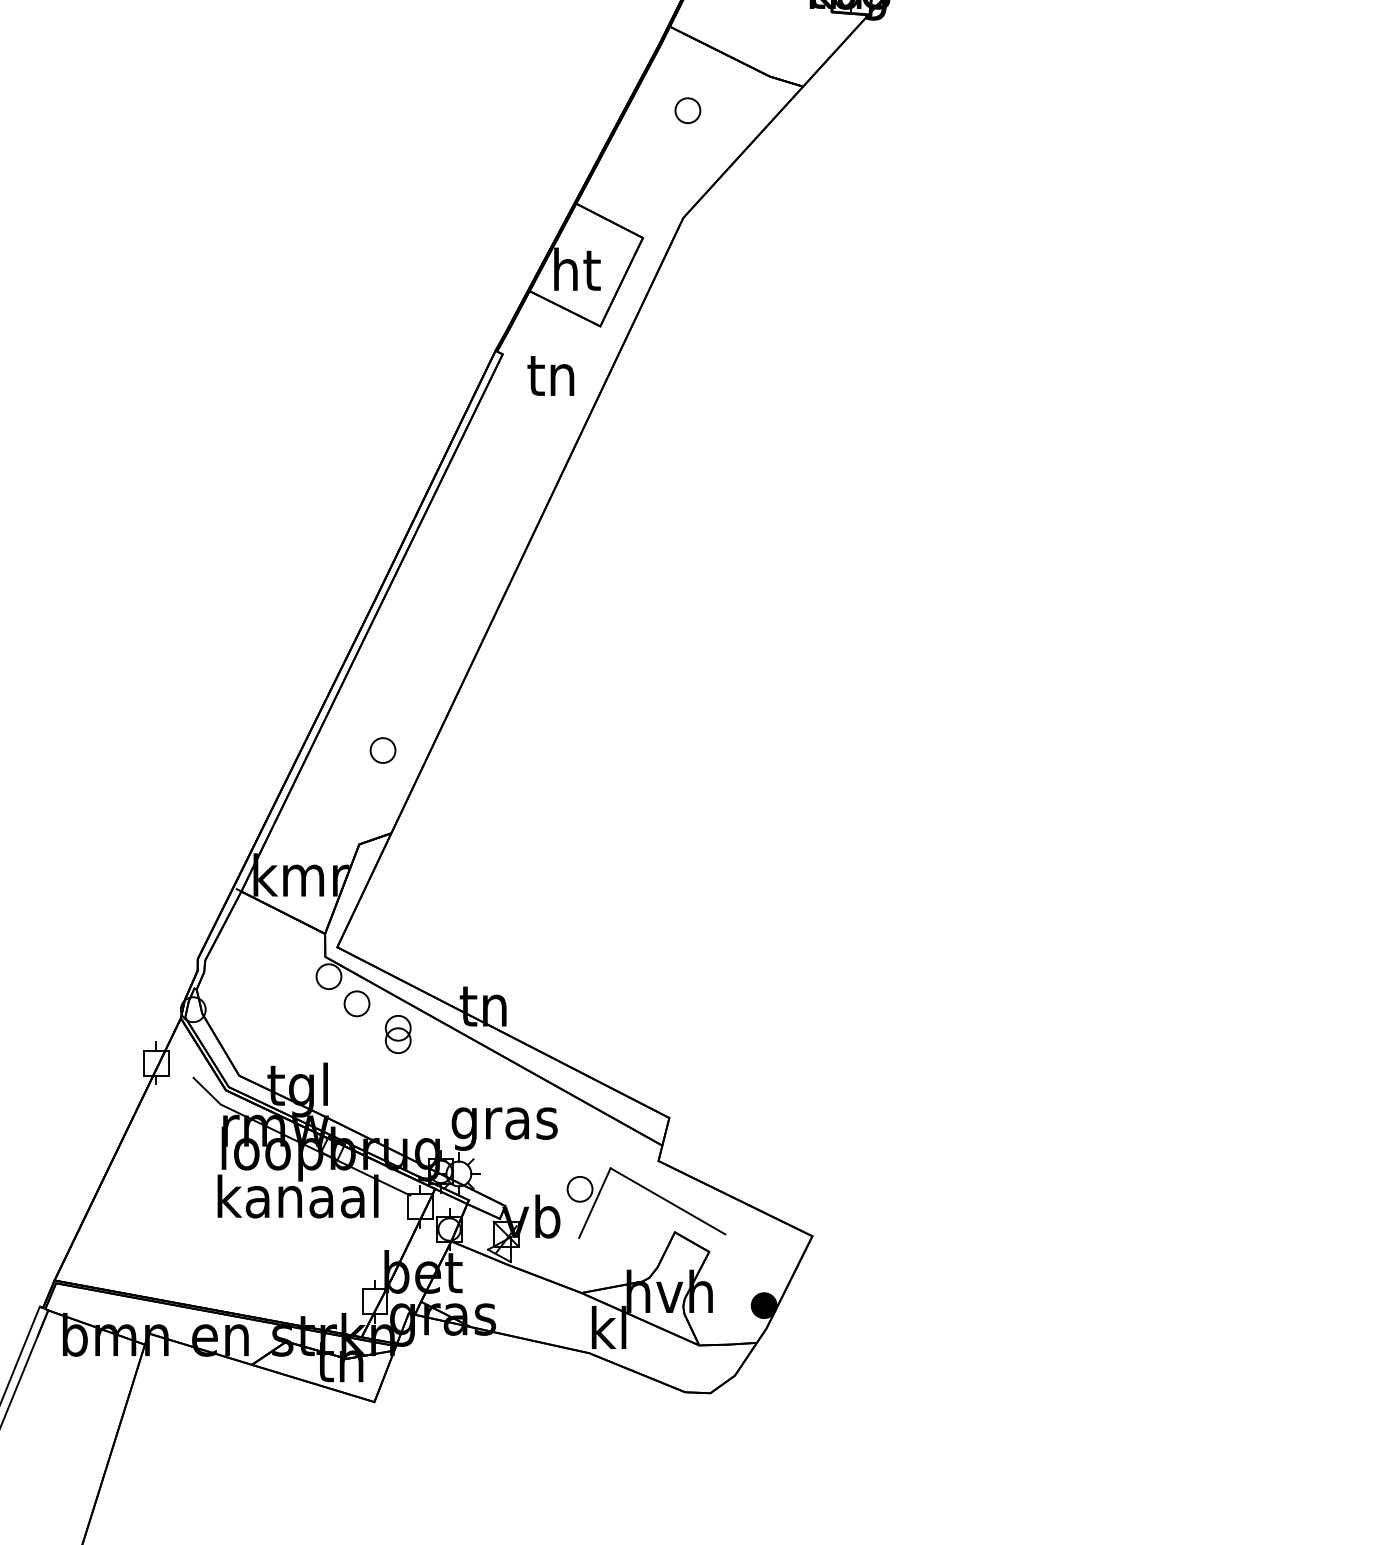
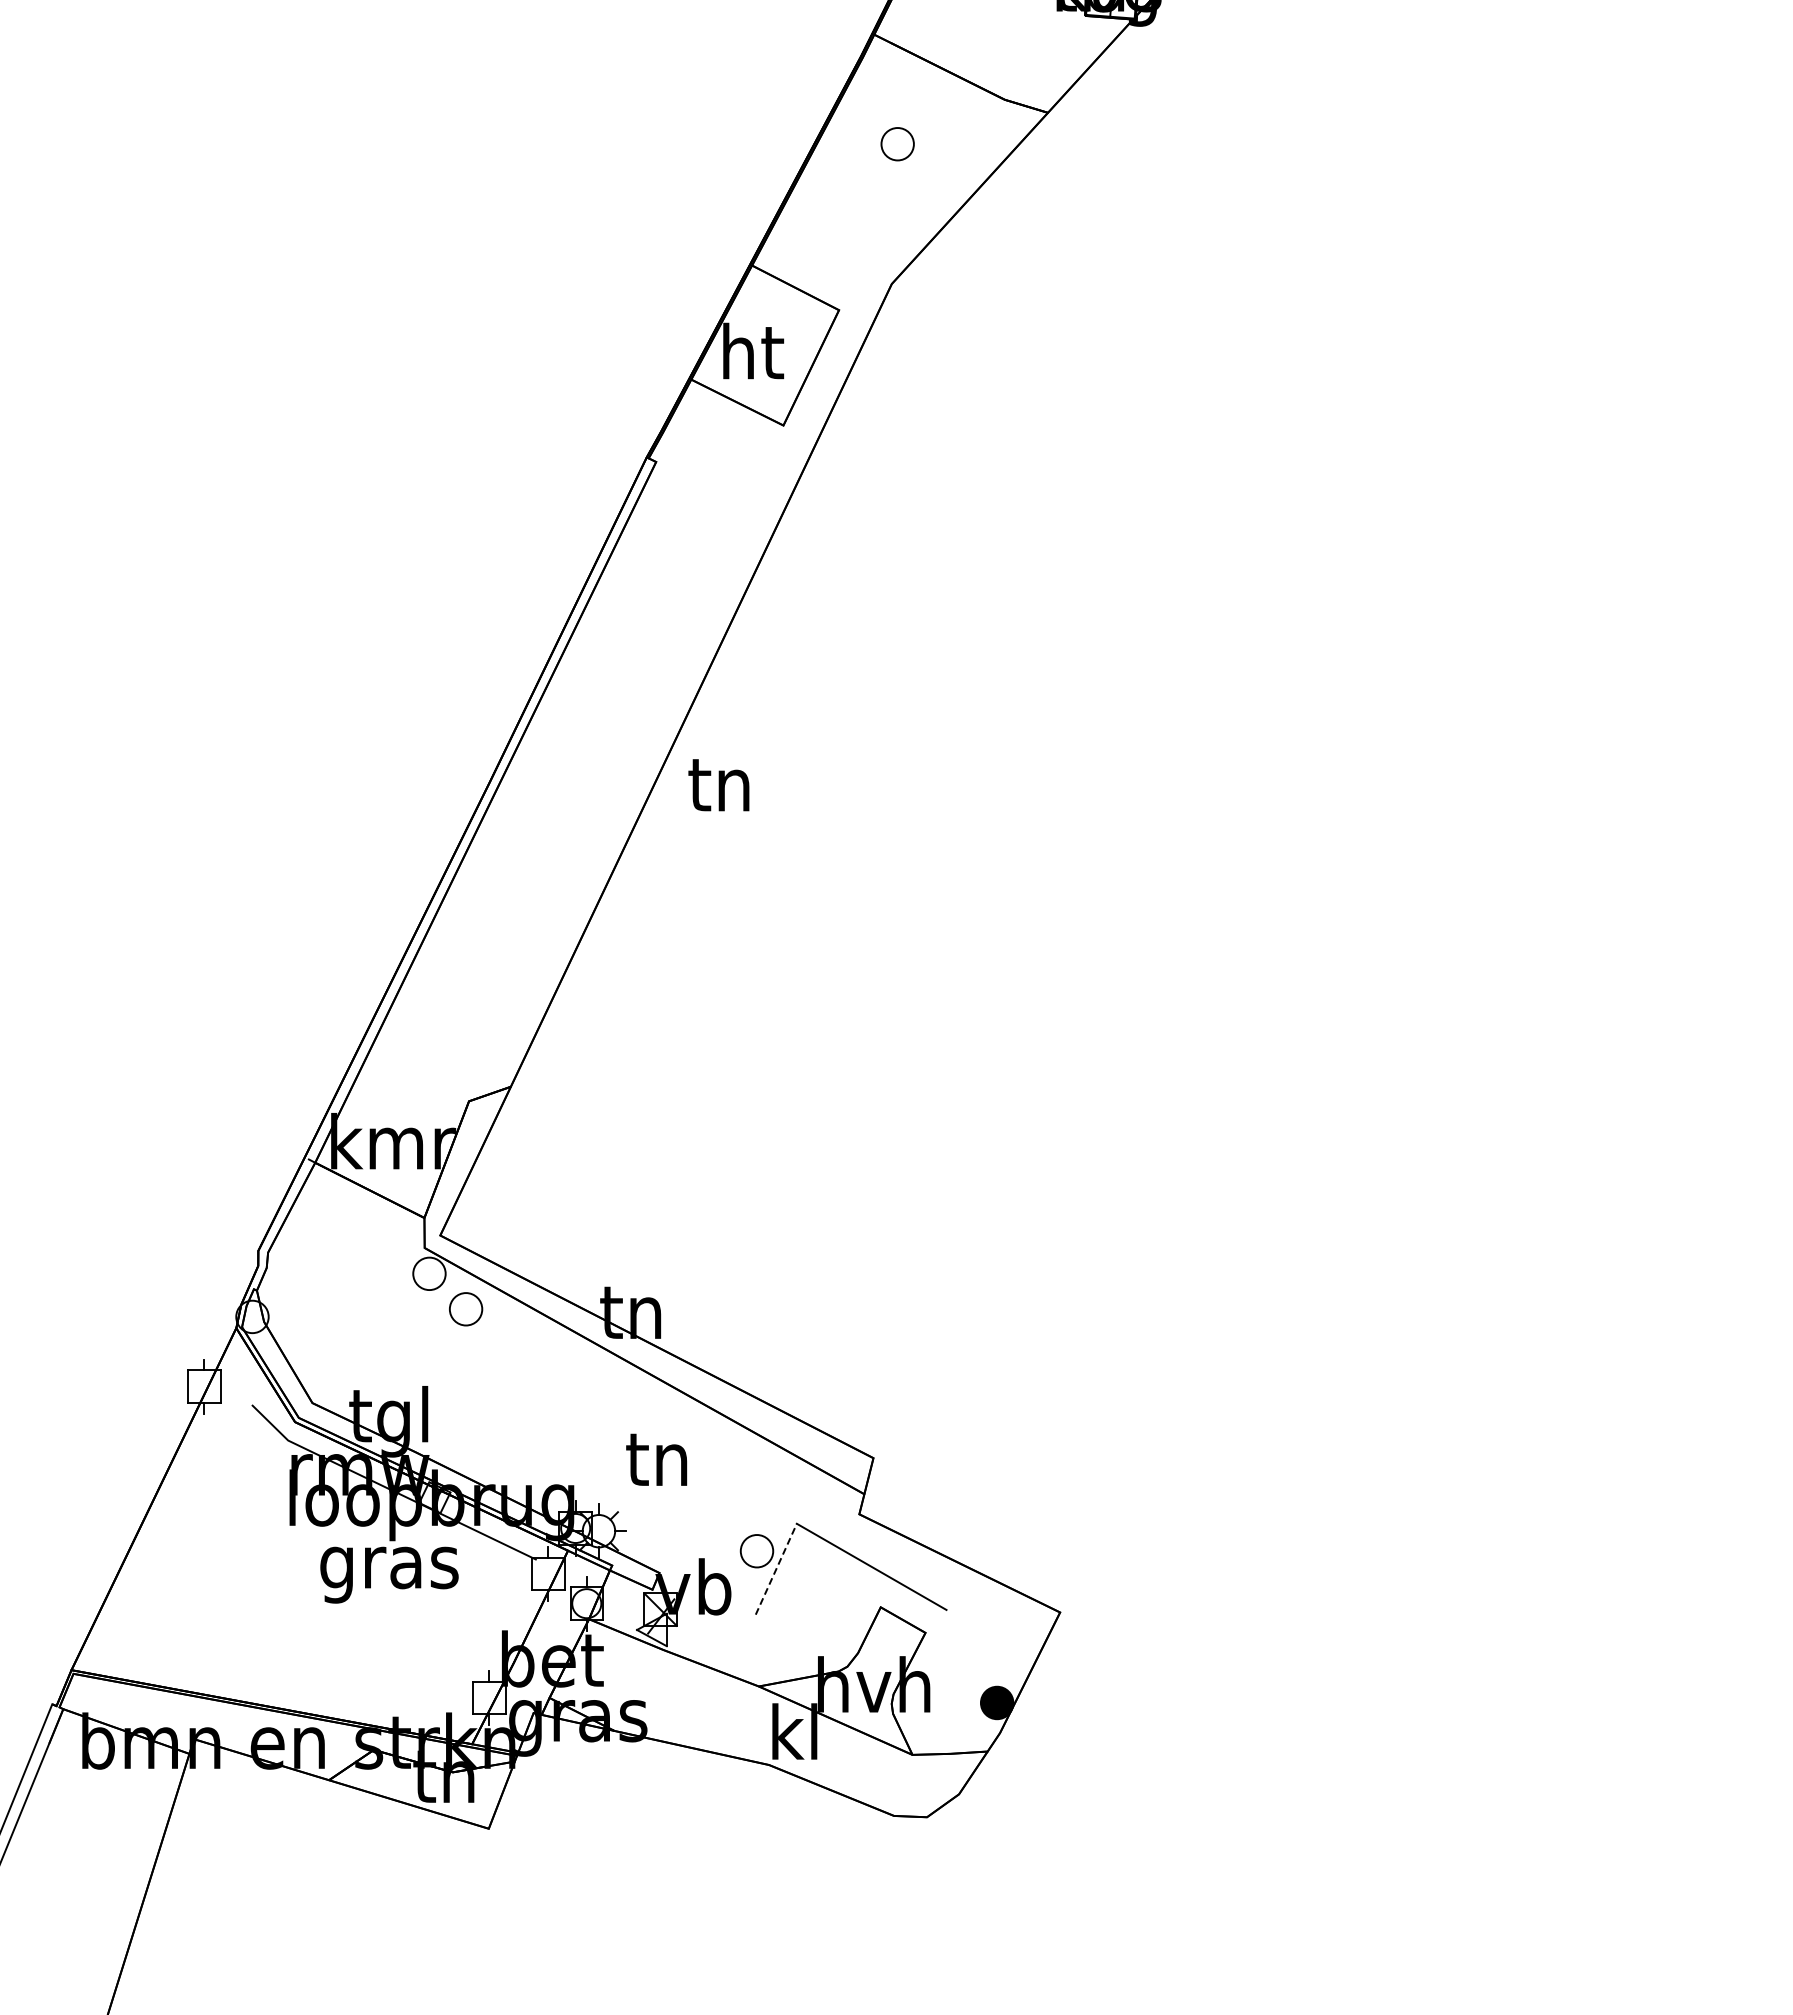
text: (550, 376) -> (718, 785), moved
part: (382, 750) -> (499, 978), removed
part: (397, 1034) -> (519, 1349), removed
text: (504, 1125) -> (658, 1467), gras -> tn
text: (298, 1201) -> (389, 1567), kanaal -> gras
line: (595, 1203) -> (776, 1569), solid -> dashed

